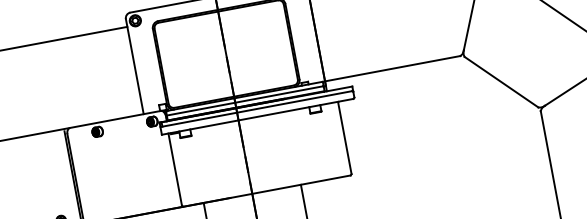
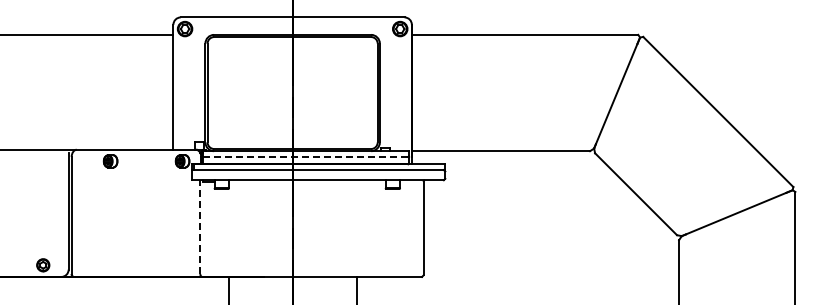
line: (245, 101) -> (305, 157), solid -> dashed
line: (175, 169) -> (200, 227), solid -> dashed

